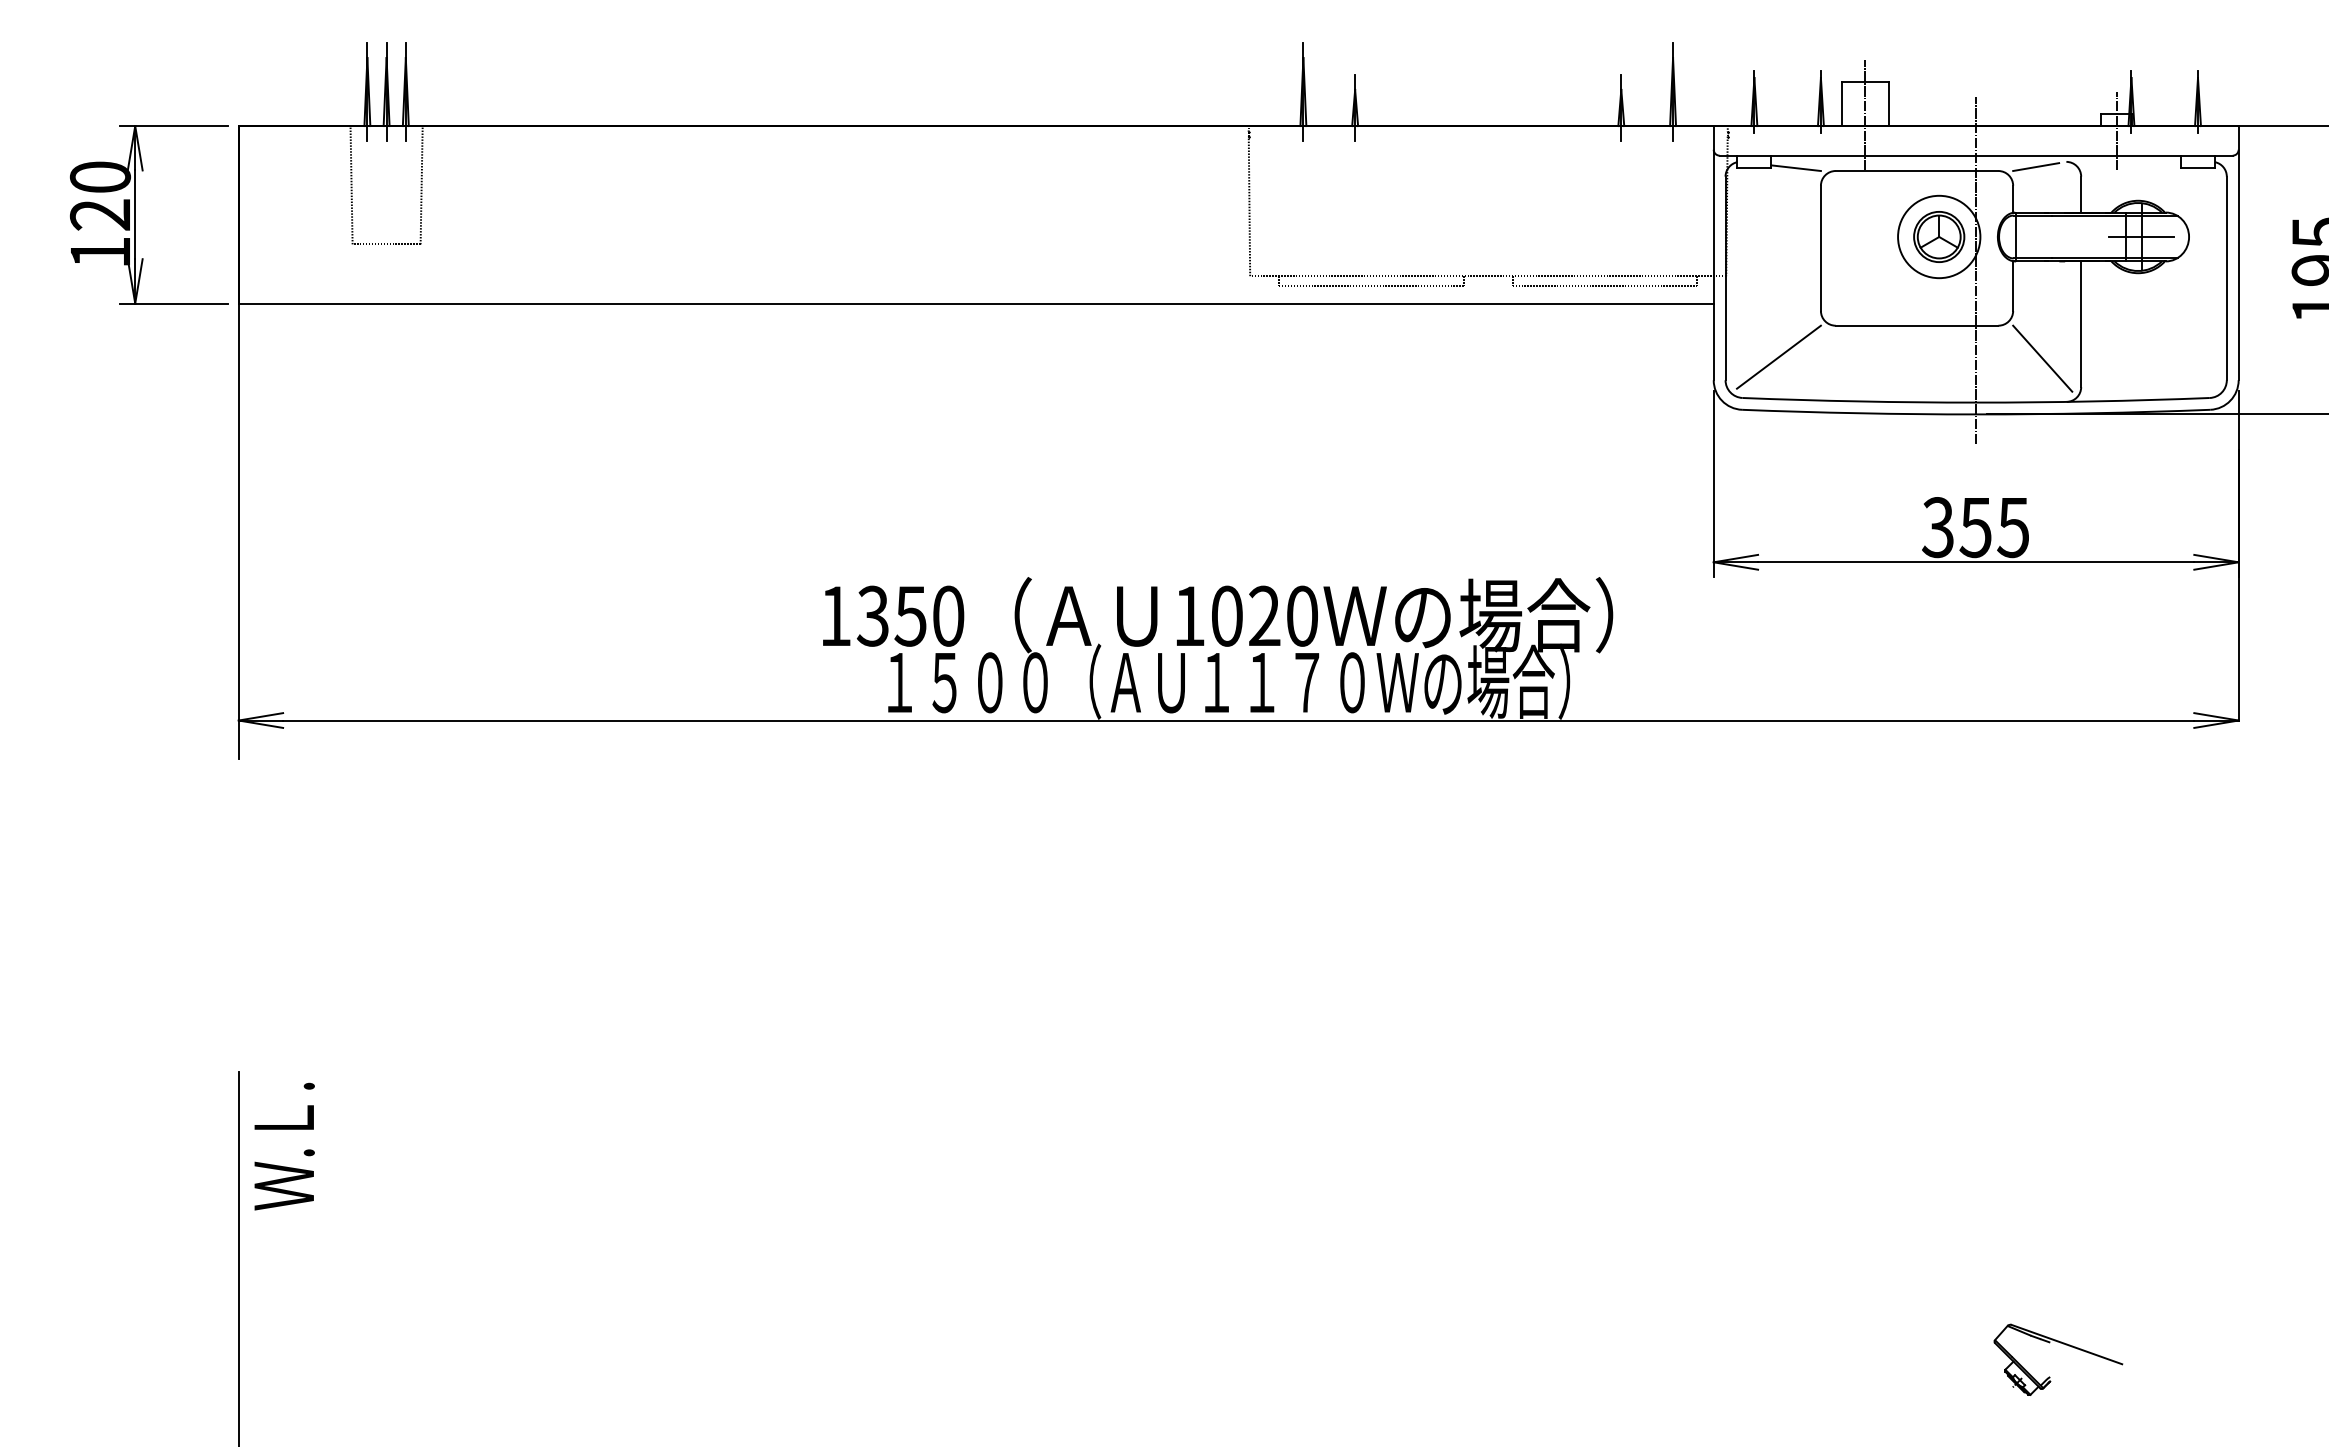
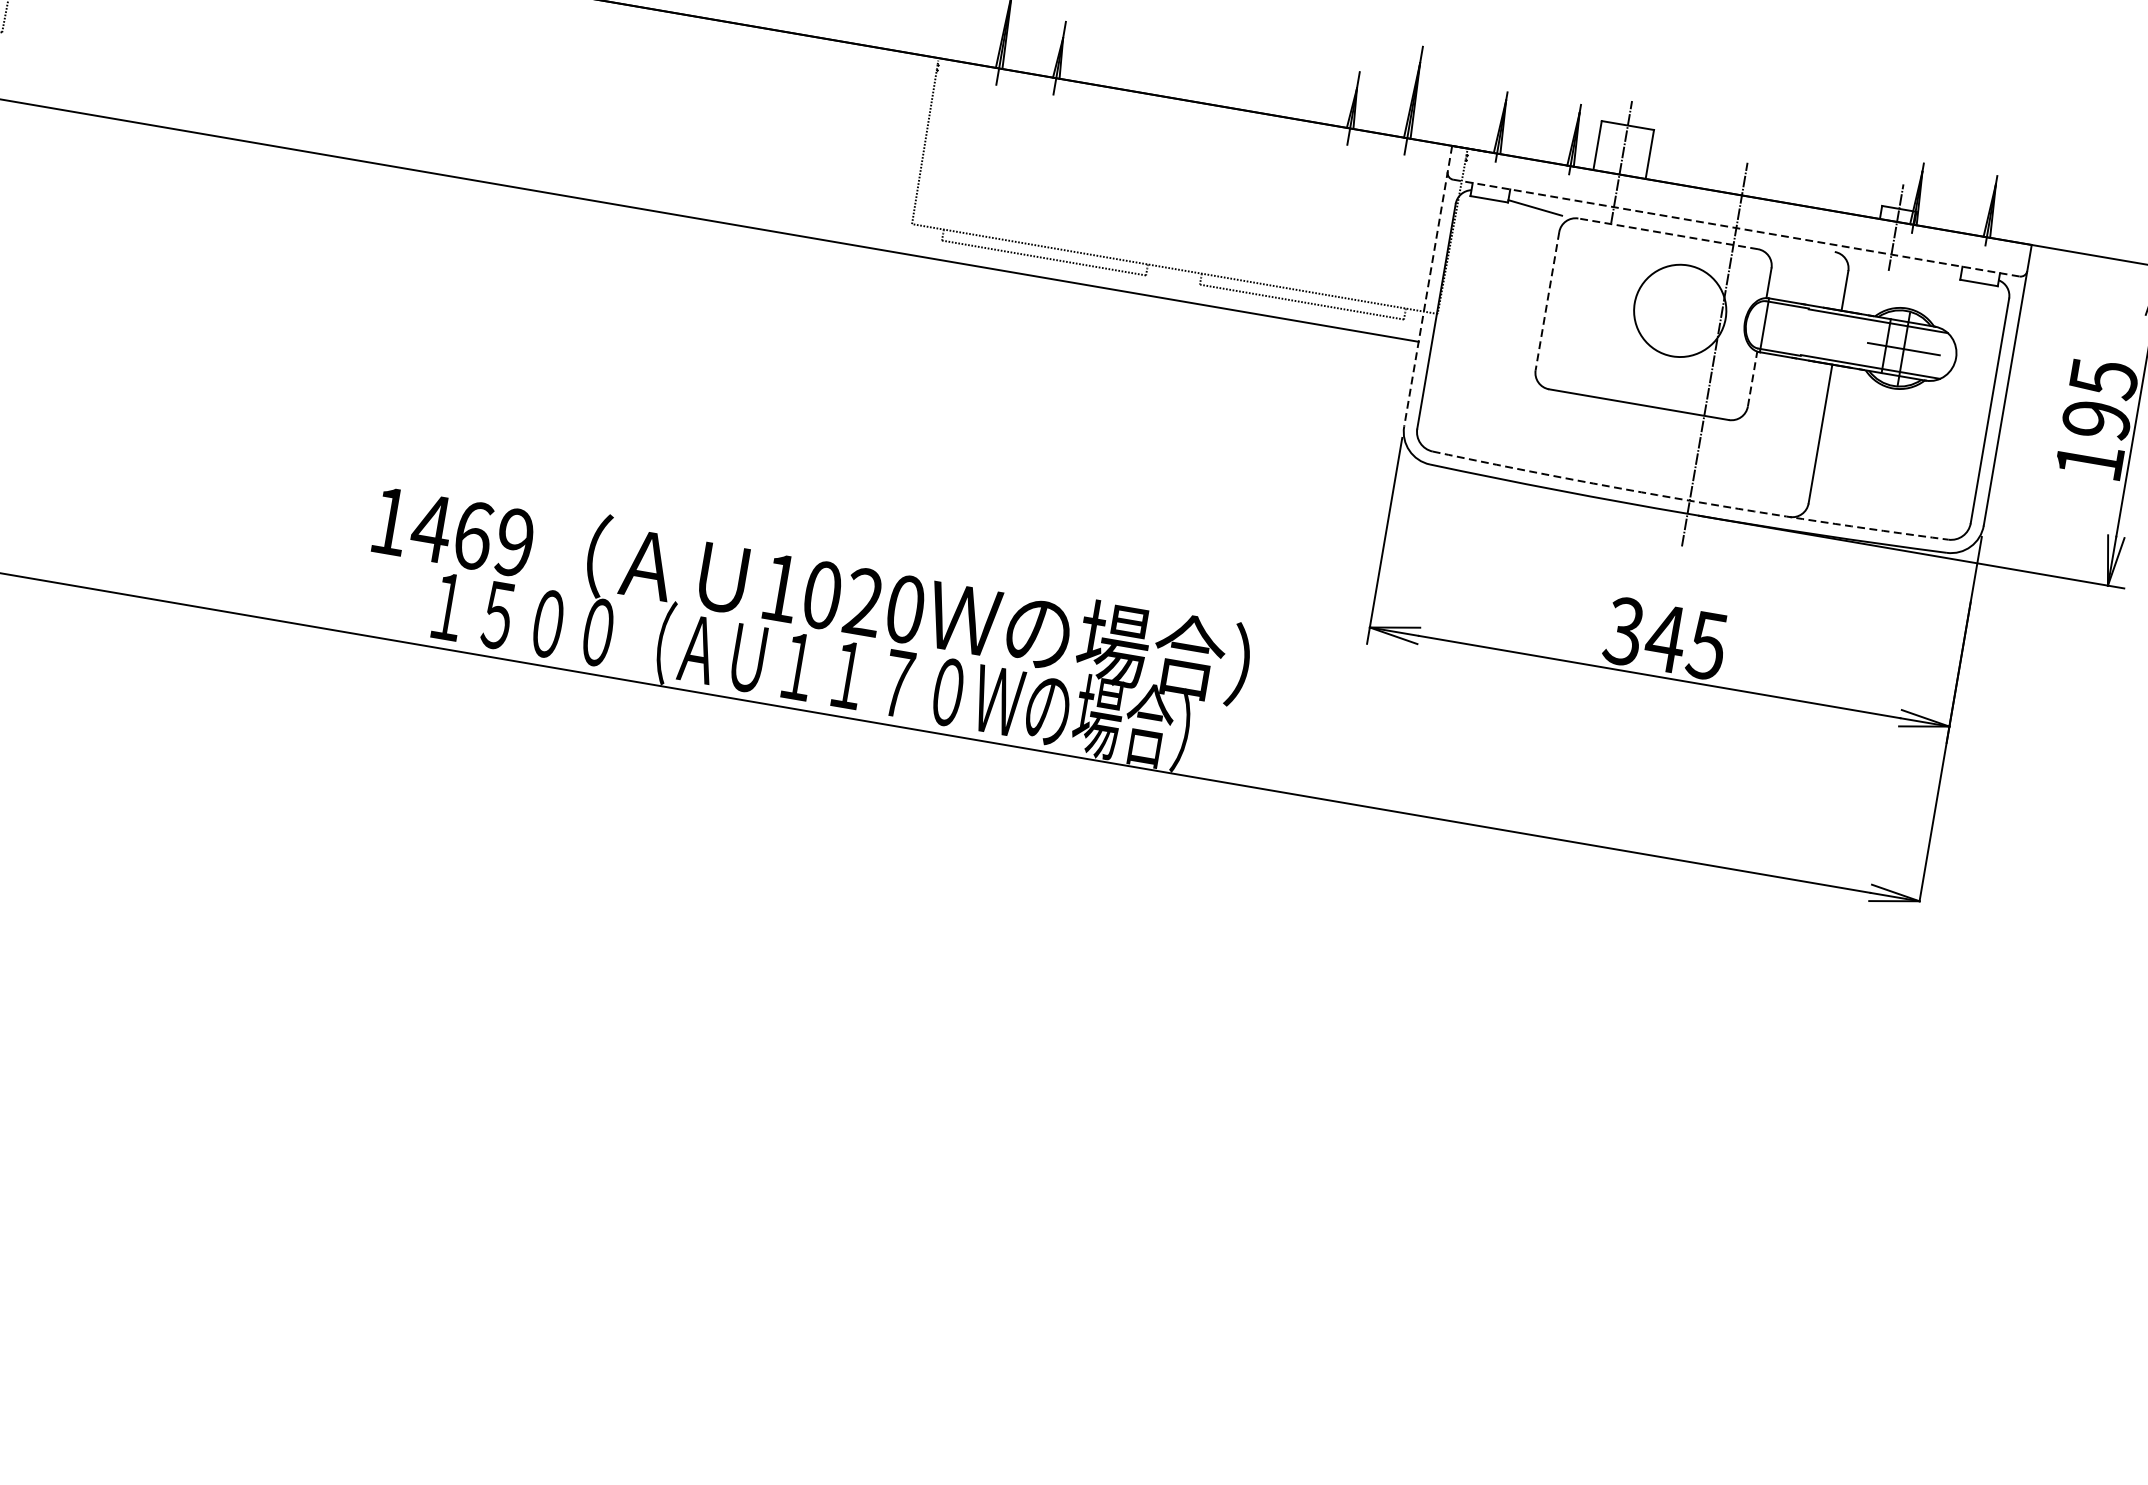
line: (1976, 155) -> (1736, 227), solid -> dashed
line: (2036, 167) -> (1800, 252), removed
line: (1916, 171) -> (1667, 234), solid -> dashed
part: (1939, 236) -> (1680, 310), removed
line: (1820, 248) -> (1546, 301), solid -> dashed
line: (1713, 253) -> (1427, 286), solid -> dashed
line: (2013, 286) -> (1752, 379), solid -> dashed
line: (1778, 356) -> (1480, 412), removed
line: (2042, 358) -> (1771, 464), removed
arc: (1976, 402) -> (1690, 500), solid -> dashed
text: (1975, 528) -> (1665, 639), 355 -> 345
text: (910, 615) -> (472, 534), 1350 -> 1469

